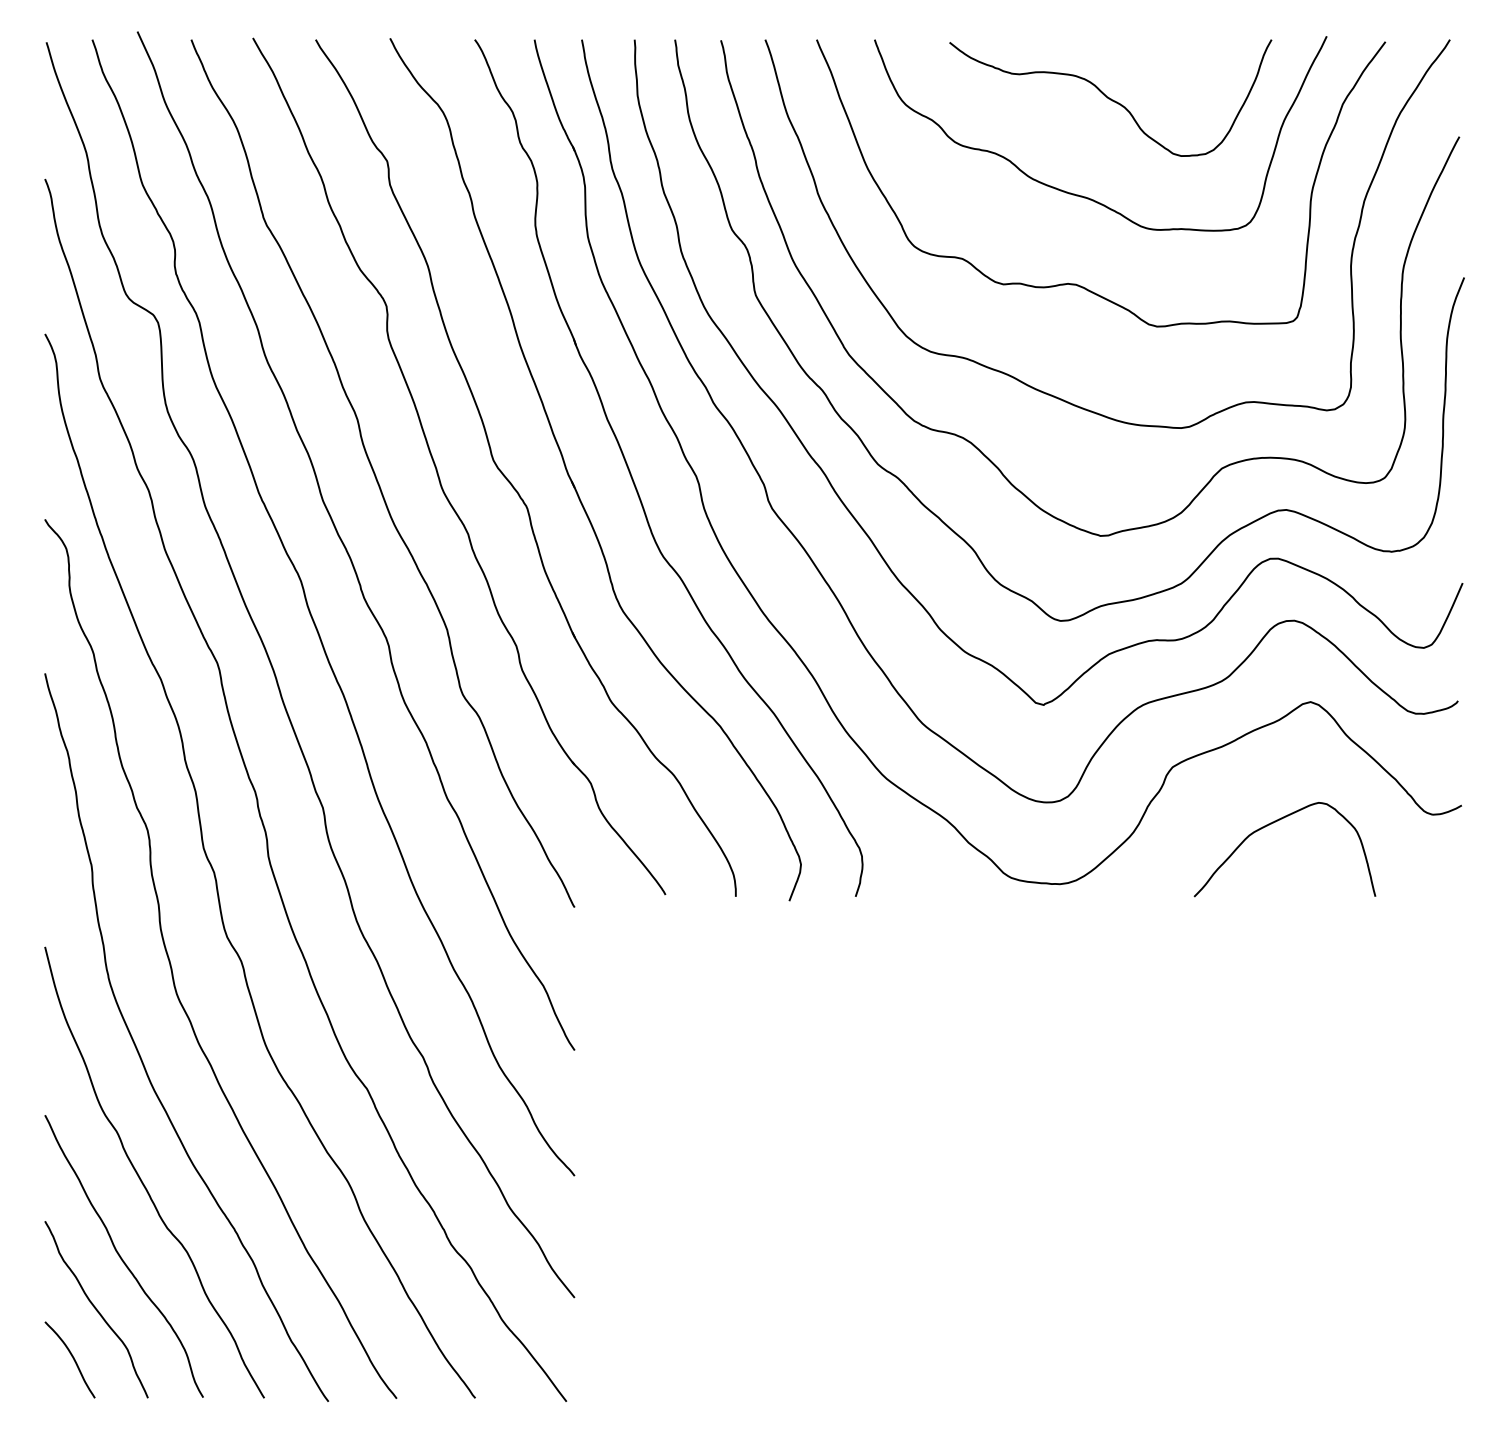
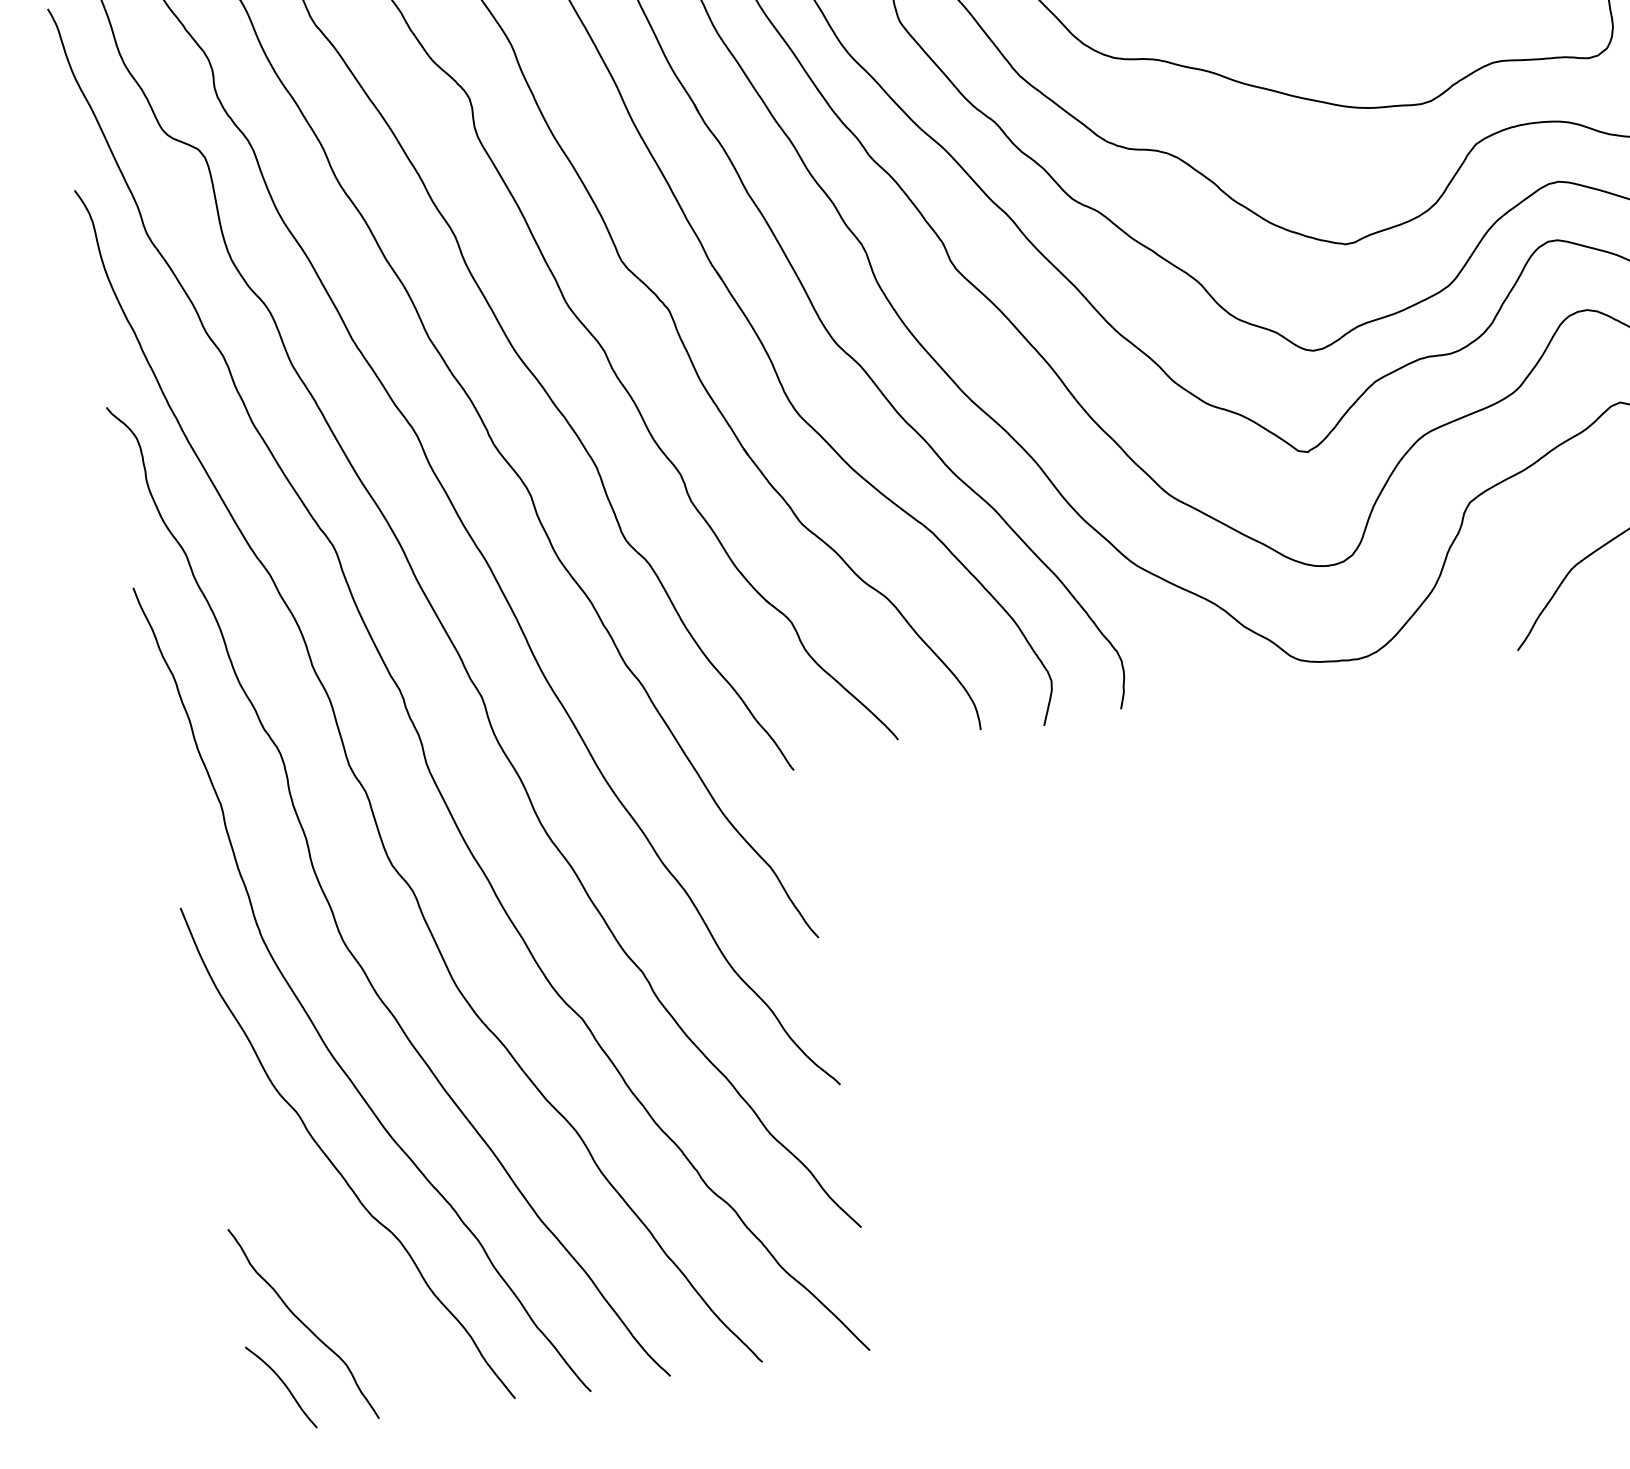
curve: (121, 1256) -> (323, 1257), removed

